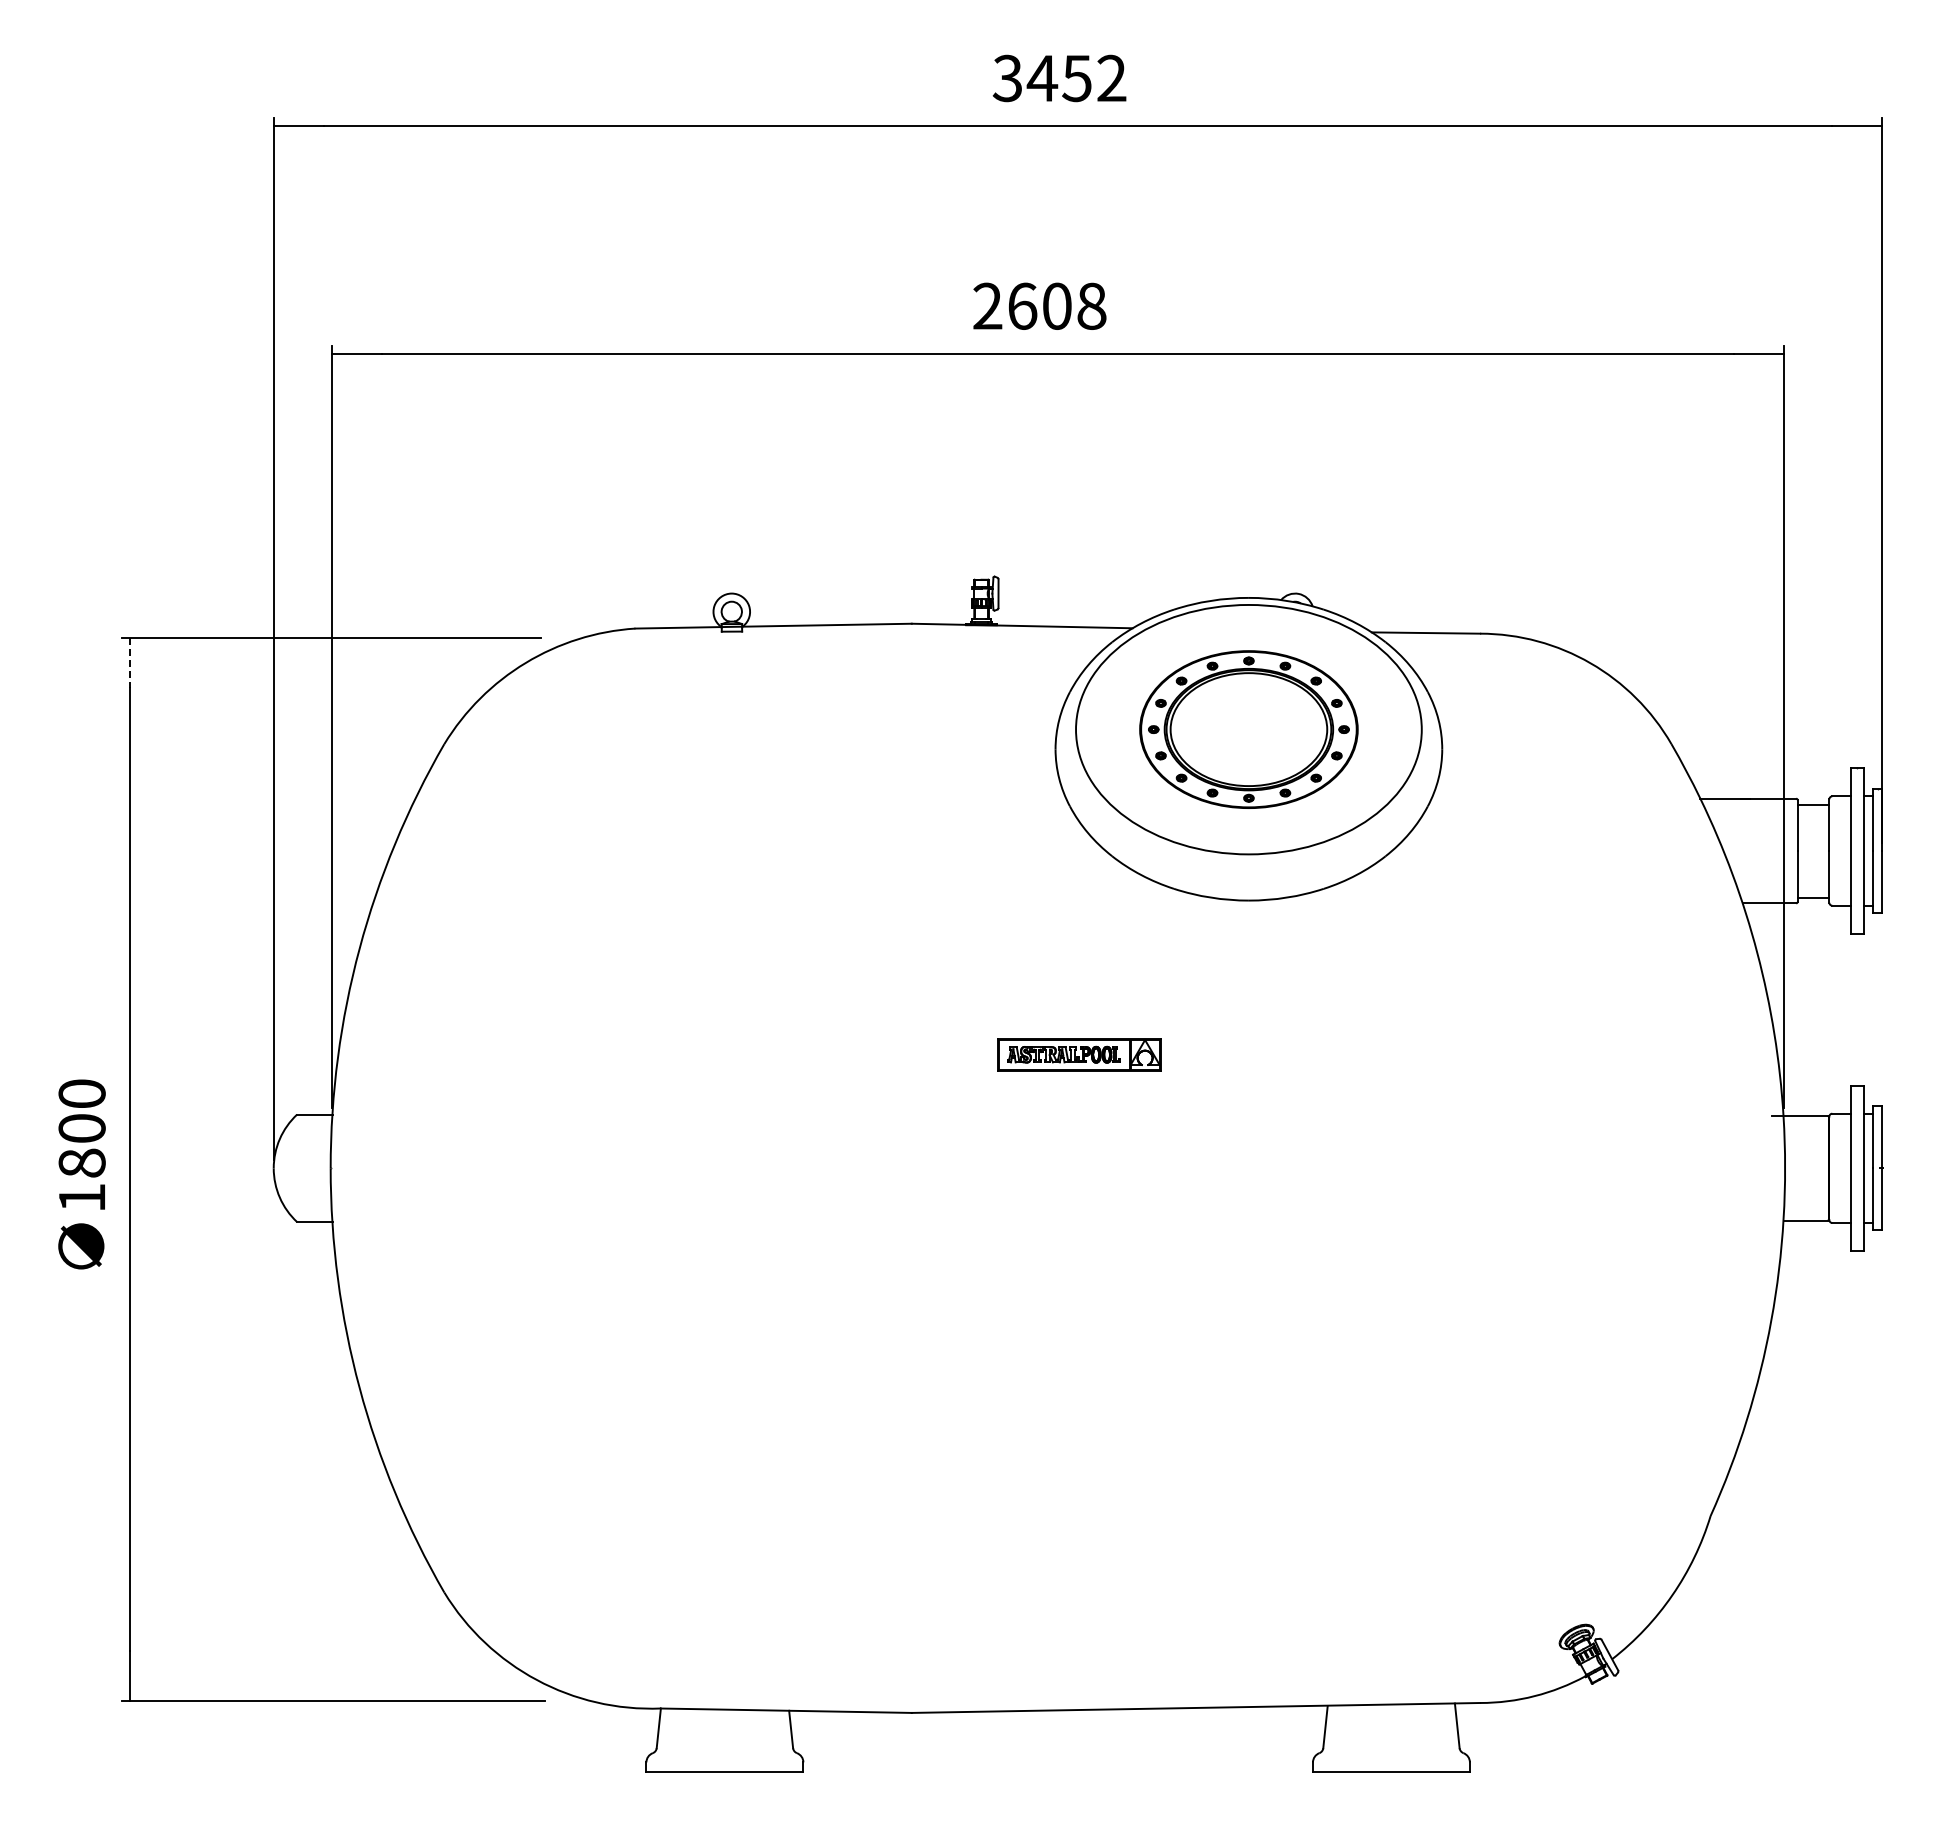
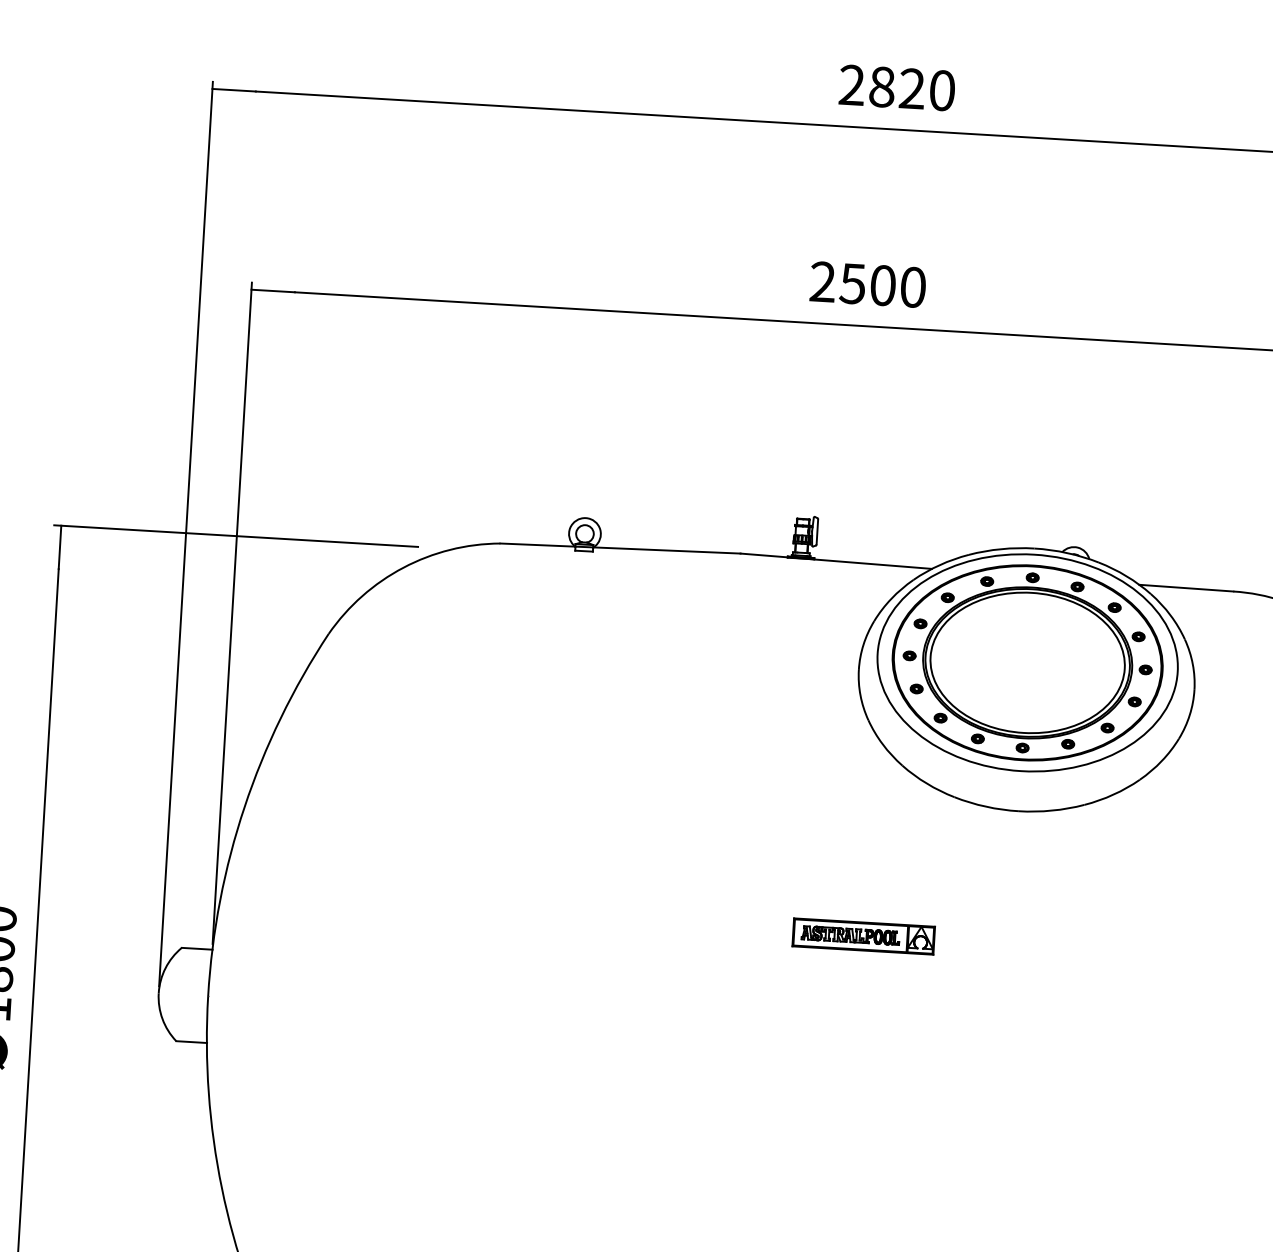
text: (1059, 78) -> (896, 87), 3452 -> 2820
text: (1056, 305) -> (882, 284), 2608 -> 2500
line: (129, 663) -> (59, 547), dashed -> solid
part: (1248, 729) -> (1027, 662), size x1.43

